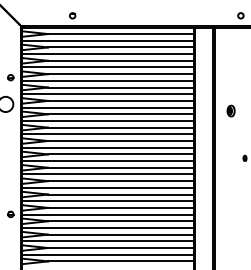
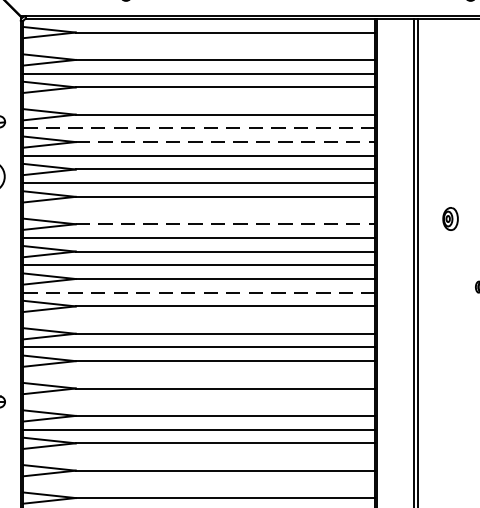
line: (108, 40) -> (199, 45), removed
line: (108, 67) -> (199, 101), removed
line: (108, 80) -> (199, 127), solid -> dashed
line: (121, 87) -> (226, 141), solid -> dashed
part: (230, 110) -> (449, 217), moved
line: (108, 120) -> (199, 209), removed
line: (121, 127) -> (226, 223), solid -> dashed
line: (108, 161) -> (199, 293), solid -> dashed
line: (108, 174) -> (199, 320), removed
line: (108, 201) -> (199, 375), removed
line: (108, 214) -> (199, 402), removed
line: (108, 241) -> (199, 457), removed
line: (108, 254) -> (199, 483), removed

